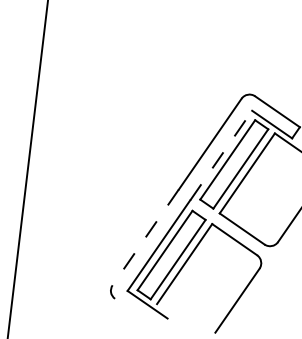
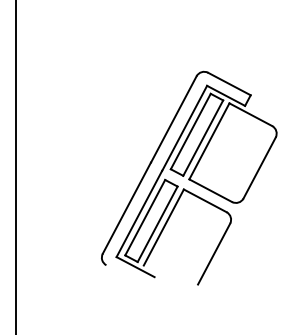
line: (221, 154) -> (184, 127), dashed -> solid
line: (145, 237) -> (126, 208), dashed -> solid

